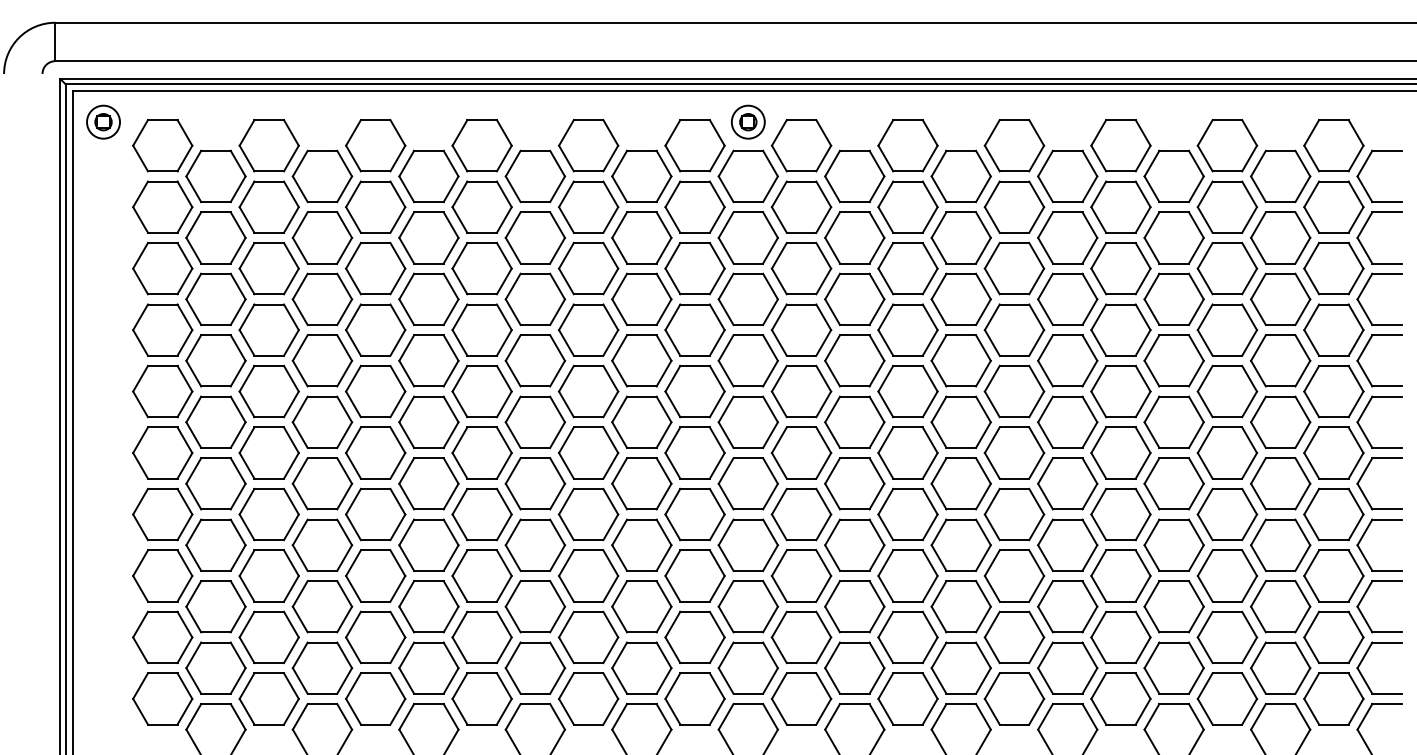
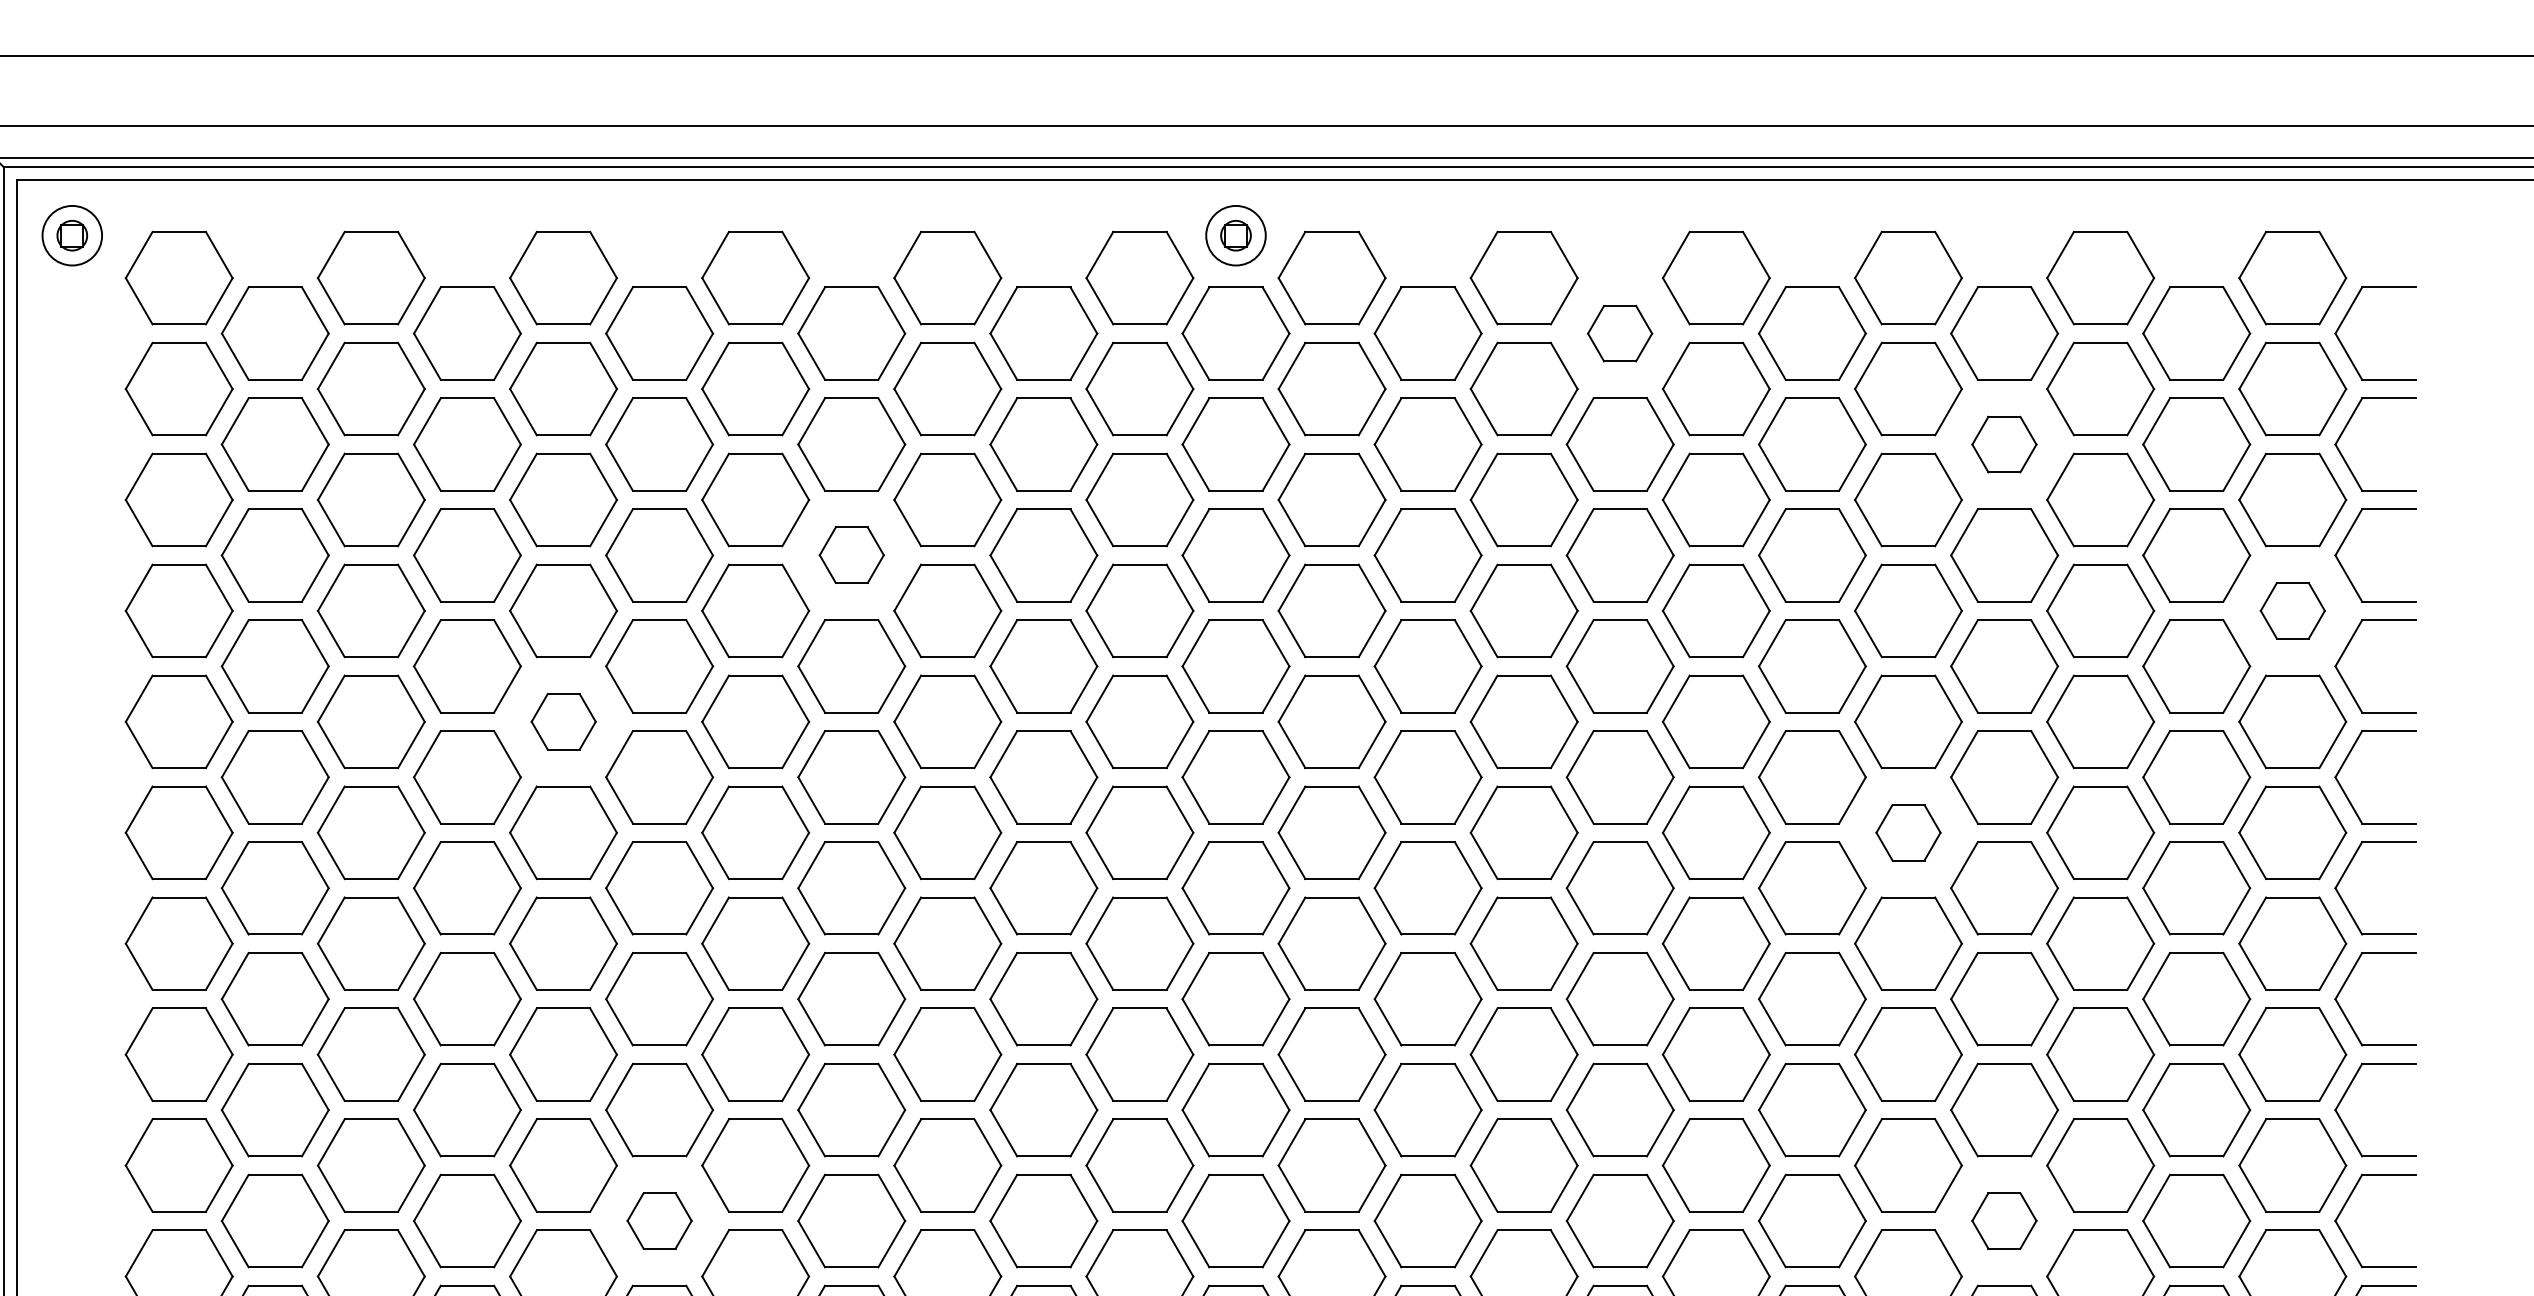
part: (960, 176) -> (1618, 333), size x0.6
part: (1173, 237) -> (2003, 443), size x0.6
part: (535, 298) -> (851, 553), size x0.6
part: (1333, 329) -> (2292, 609), size x0.6
part: (375, 391) -> (563, 721), size x0.6
part: (1120, 452) -> (1907, 831), size x0.6
part: (428, 667) -> (658, 1219), size x0.6
part: (1173, 667) -> (2003, 1219), size x0.6

